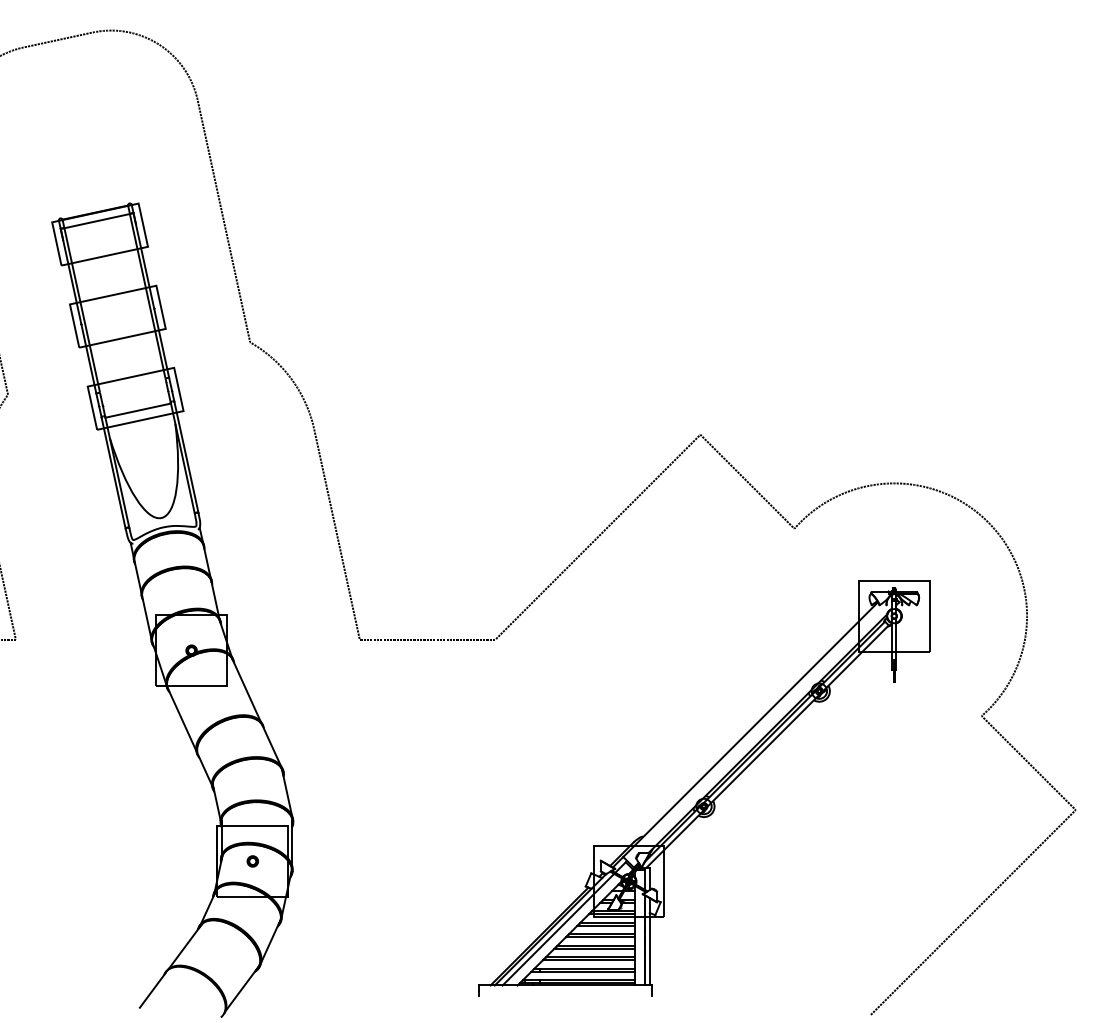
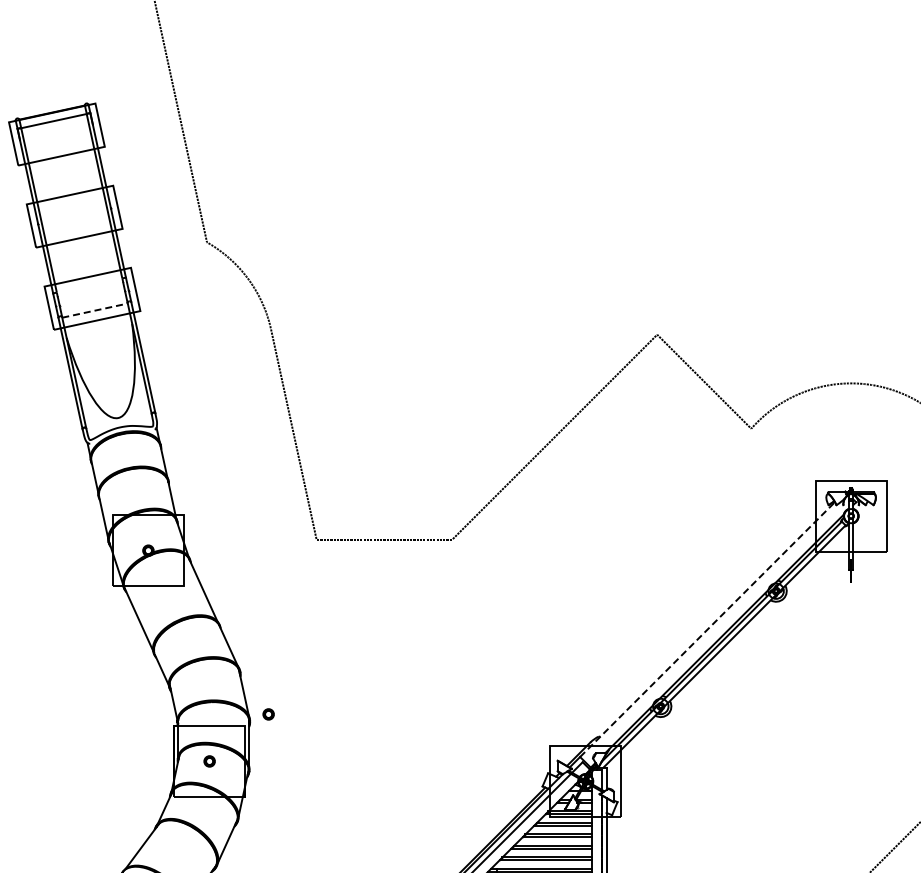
line: (138, 410) -> (95, 310), solid -> dashed
line: (751, 729) -> (708, 629), solid -> dashed
part: (311, 814) -> (268, 714), added

